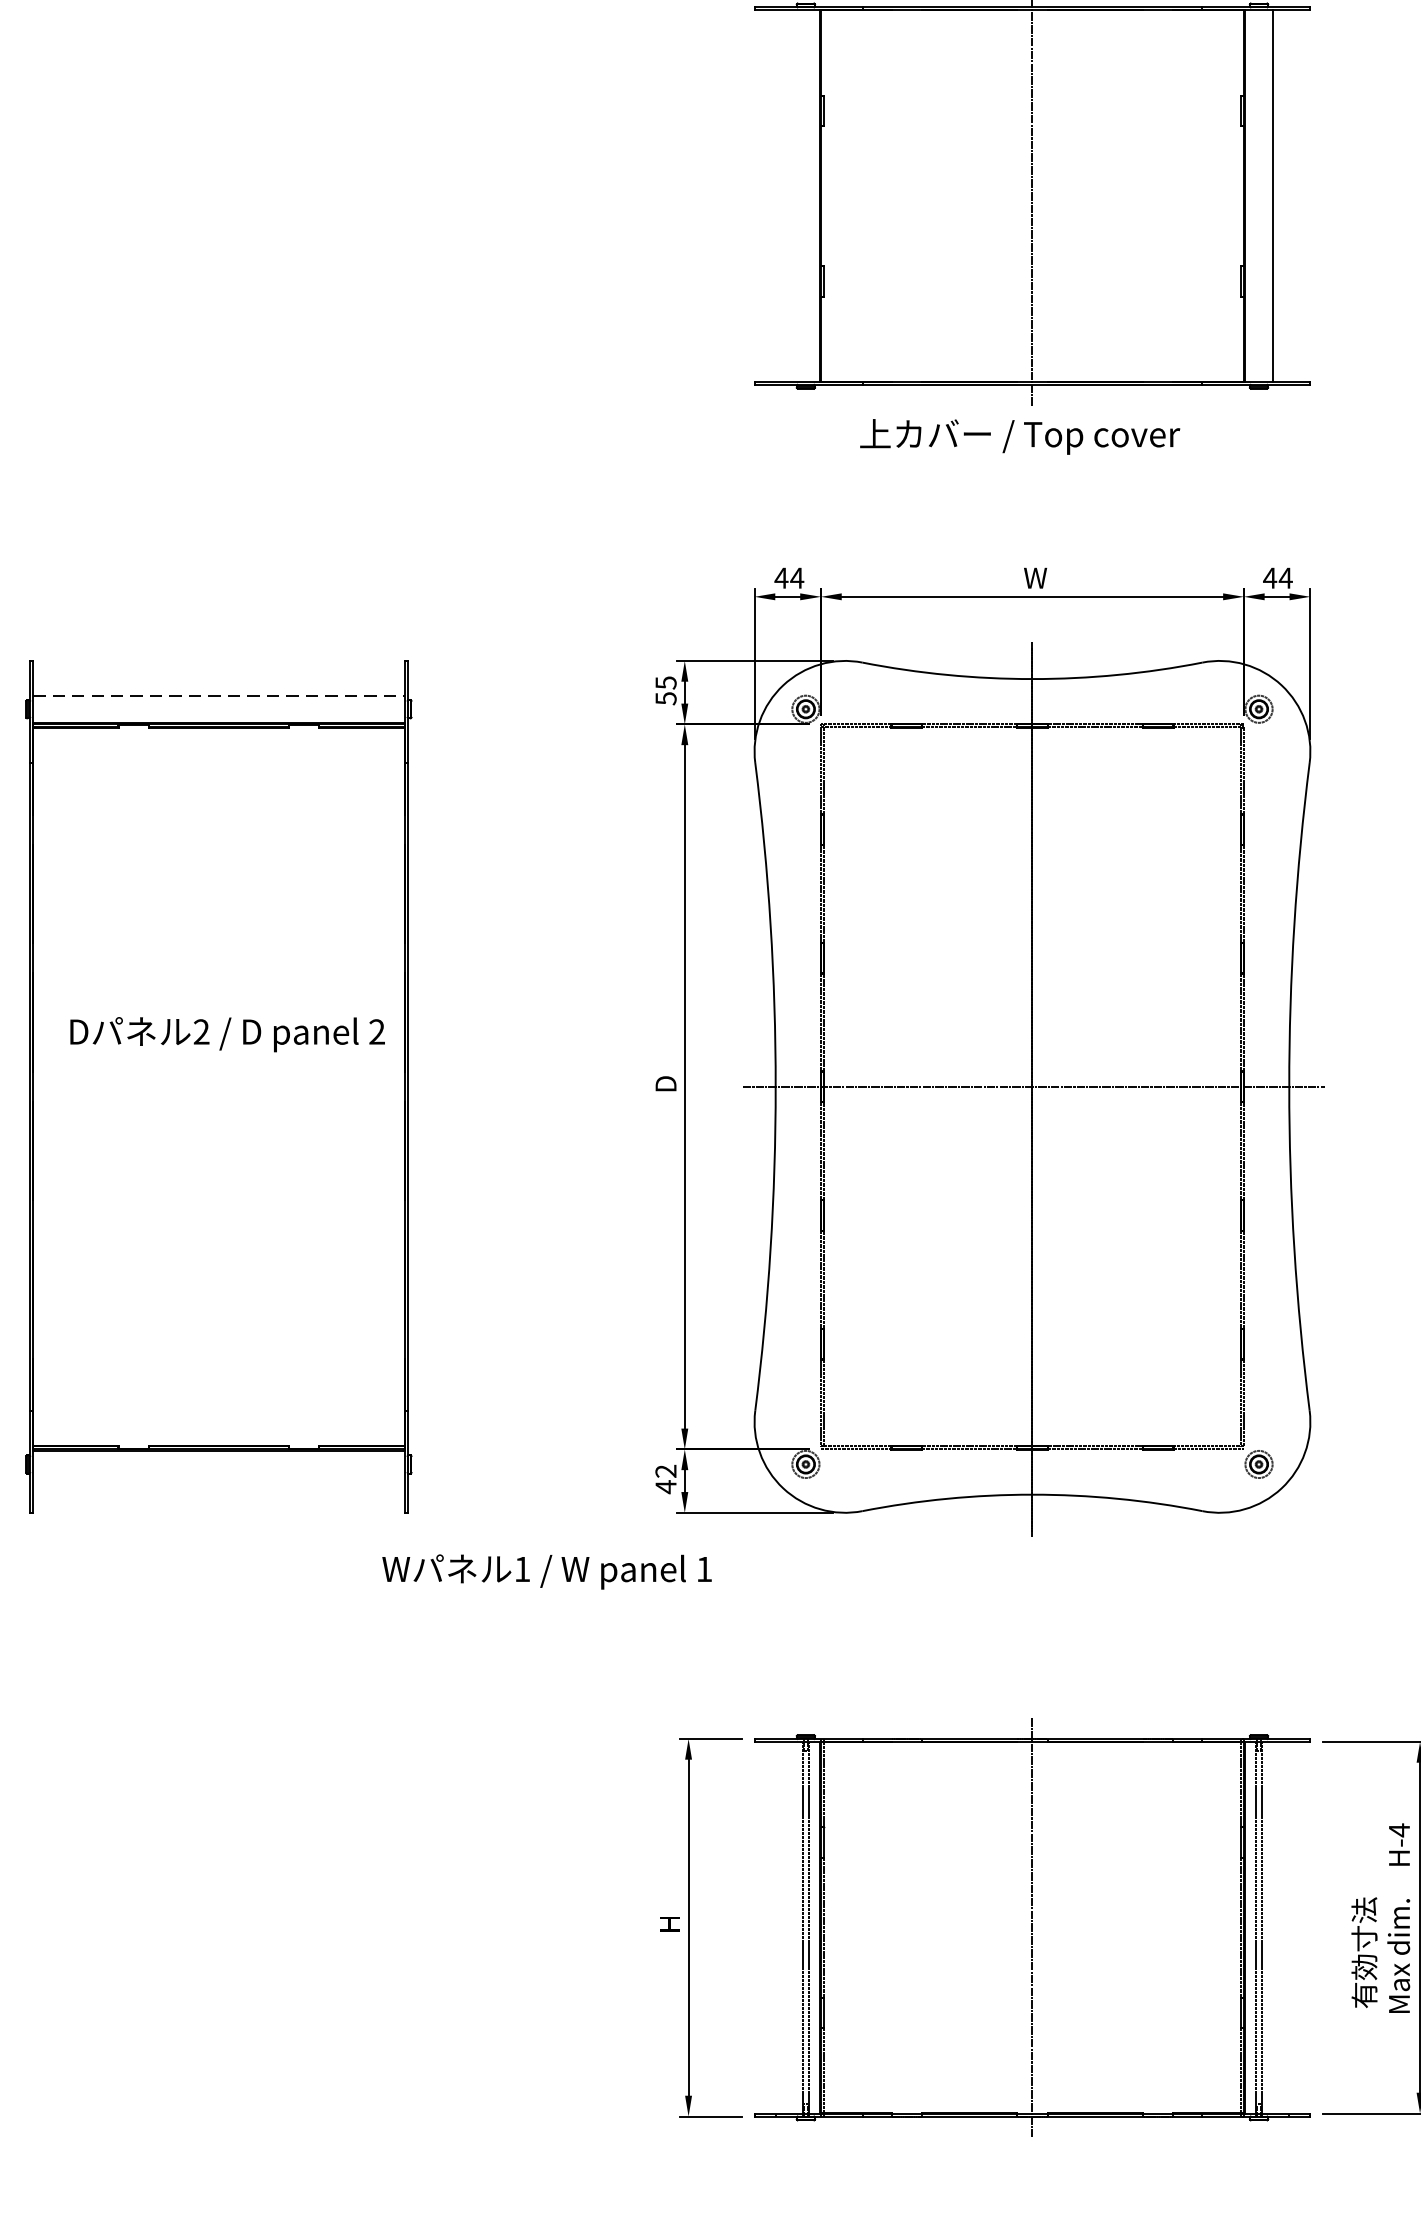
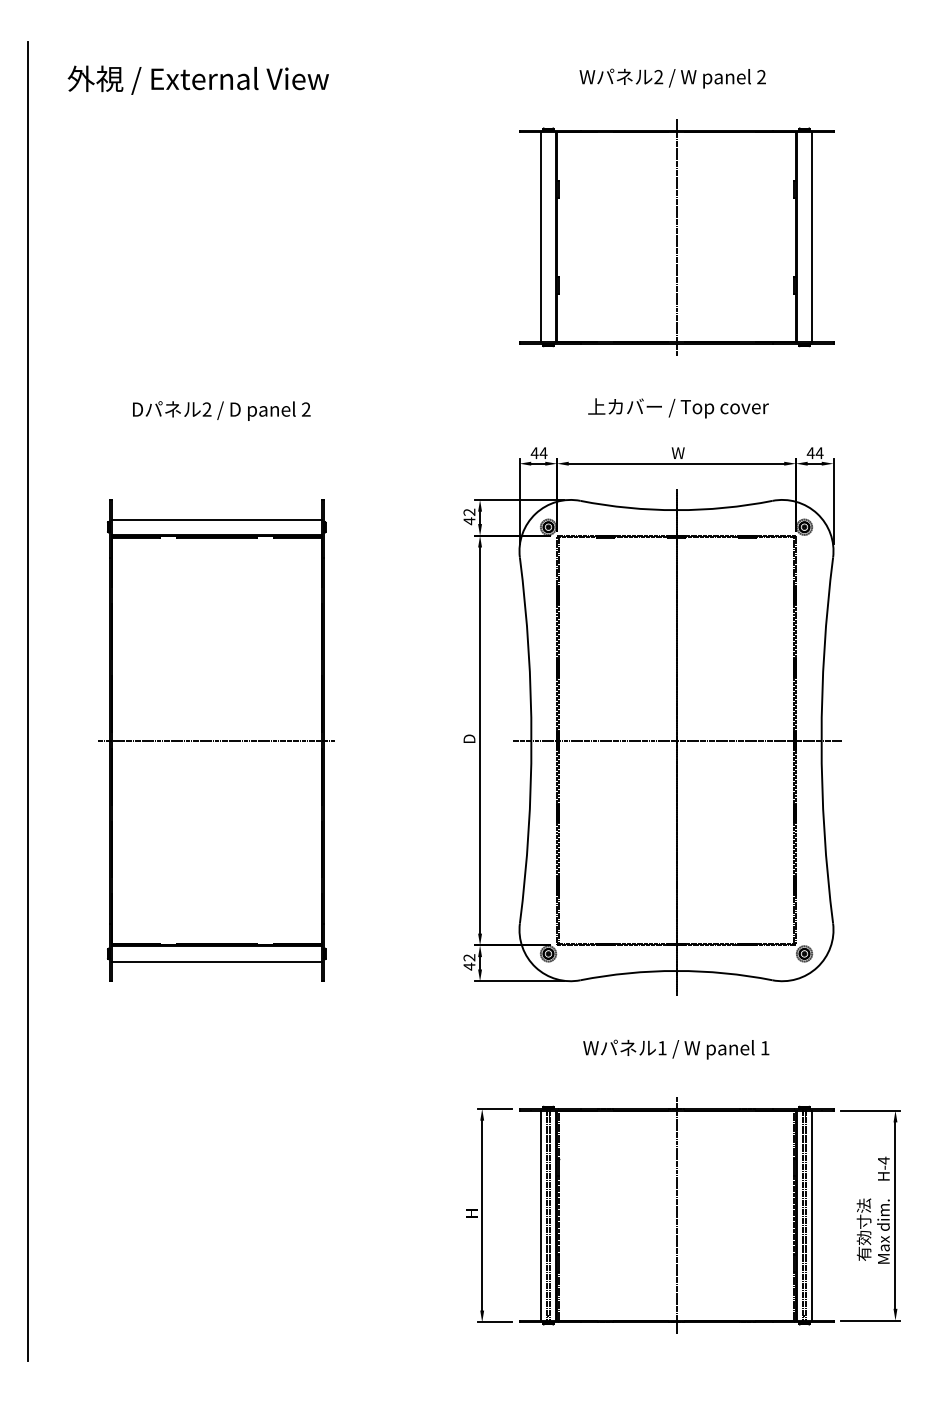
line: (791, 196) -> (540, 237), added
text: (1020, 437) -> (678, 408), moved
text: (666, 690) -> (469, 516), 55 -> 42
line: (218, 695) -> (216, 519), dashed -> solid
text: (227, 1033) -> (221, 410), moved
line: (218, 1086) -> (216, 740), added
line: (218, 1477) -> (216, 961), added
text: (547, 1571) -> (676, 1049), moved
line: (791, 1927) -> (540, 1215), added
line: (1273, 1927) -> (812, 1215), added

